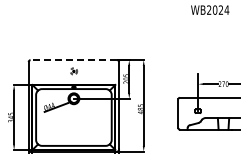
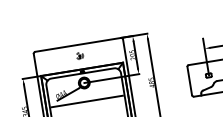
line: (73, 60) -> (77, 45), dashed -> solid
line: (73, 117) -> (86, 101), added

